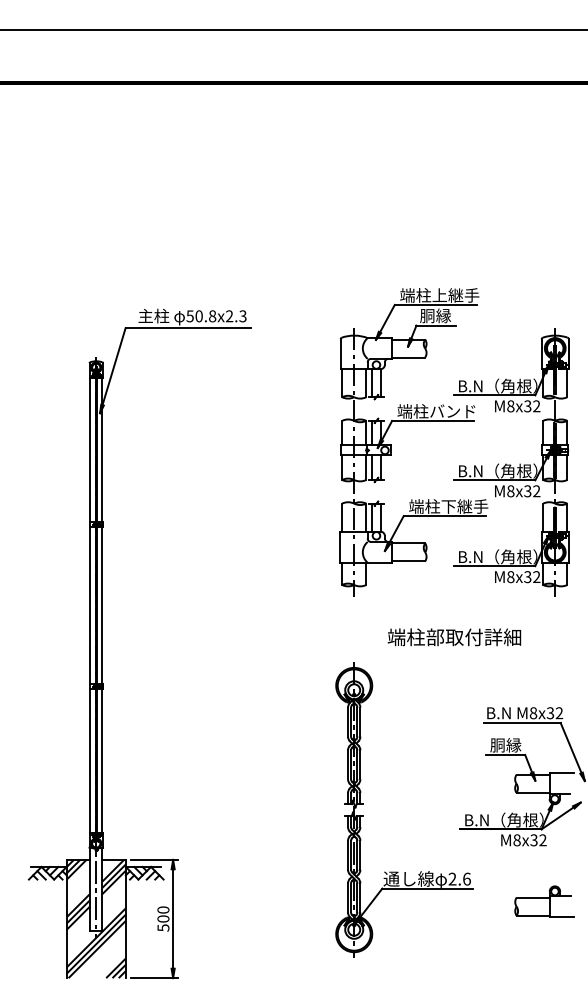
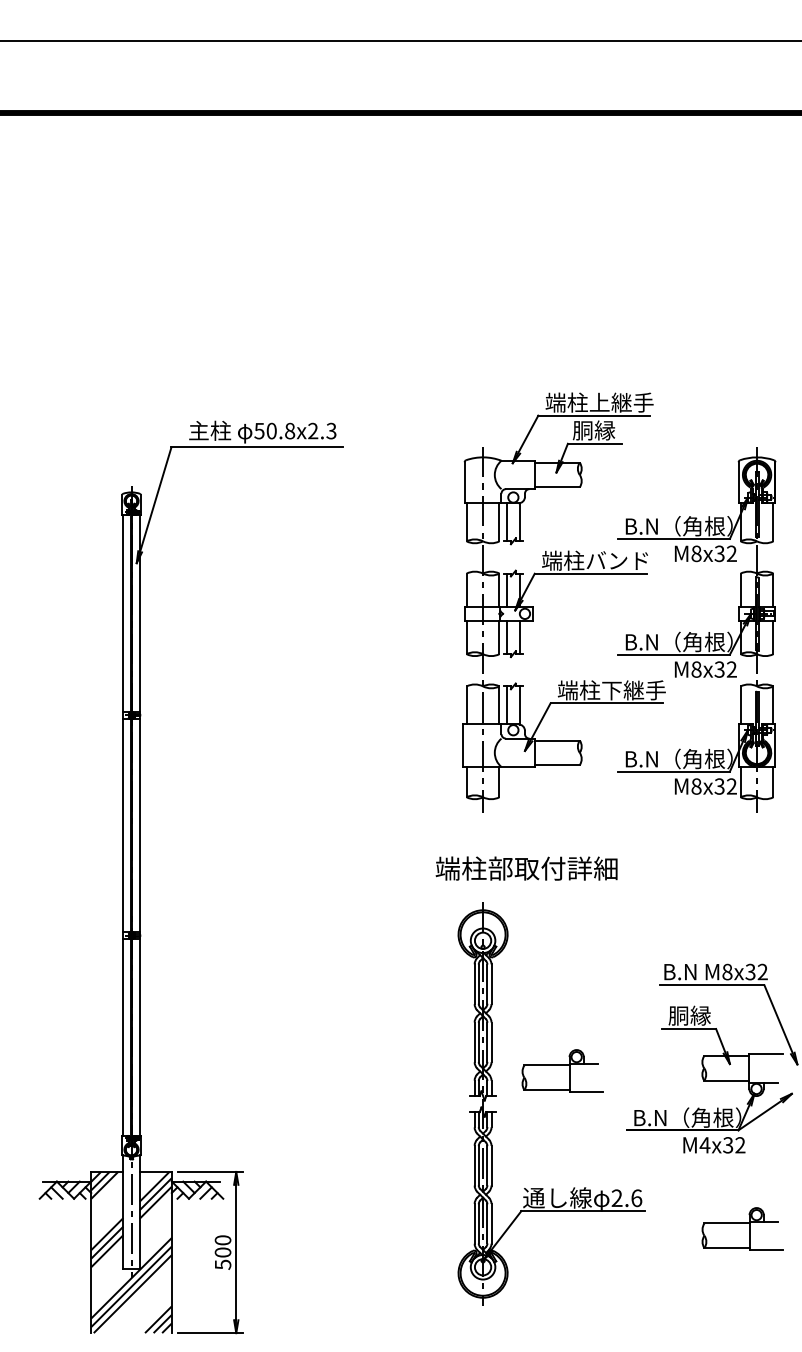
text: (454, 637) -> (526, 868), moved
part: (412, 785) -> (562, 1070), added
text: (516, 840) -> (704, 1145), M8x32 -> M4x32

